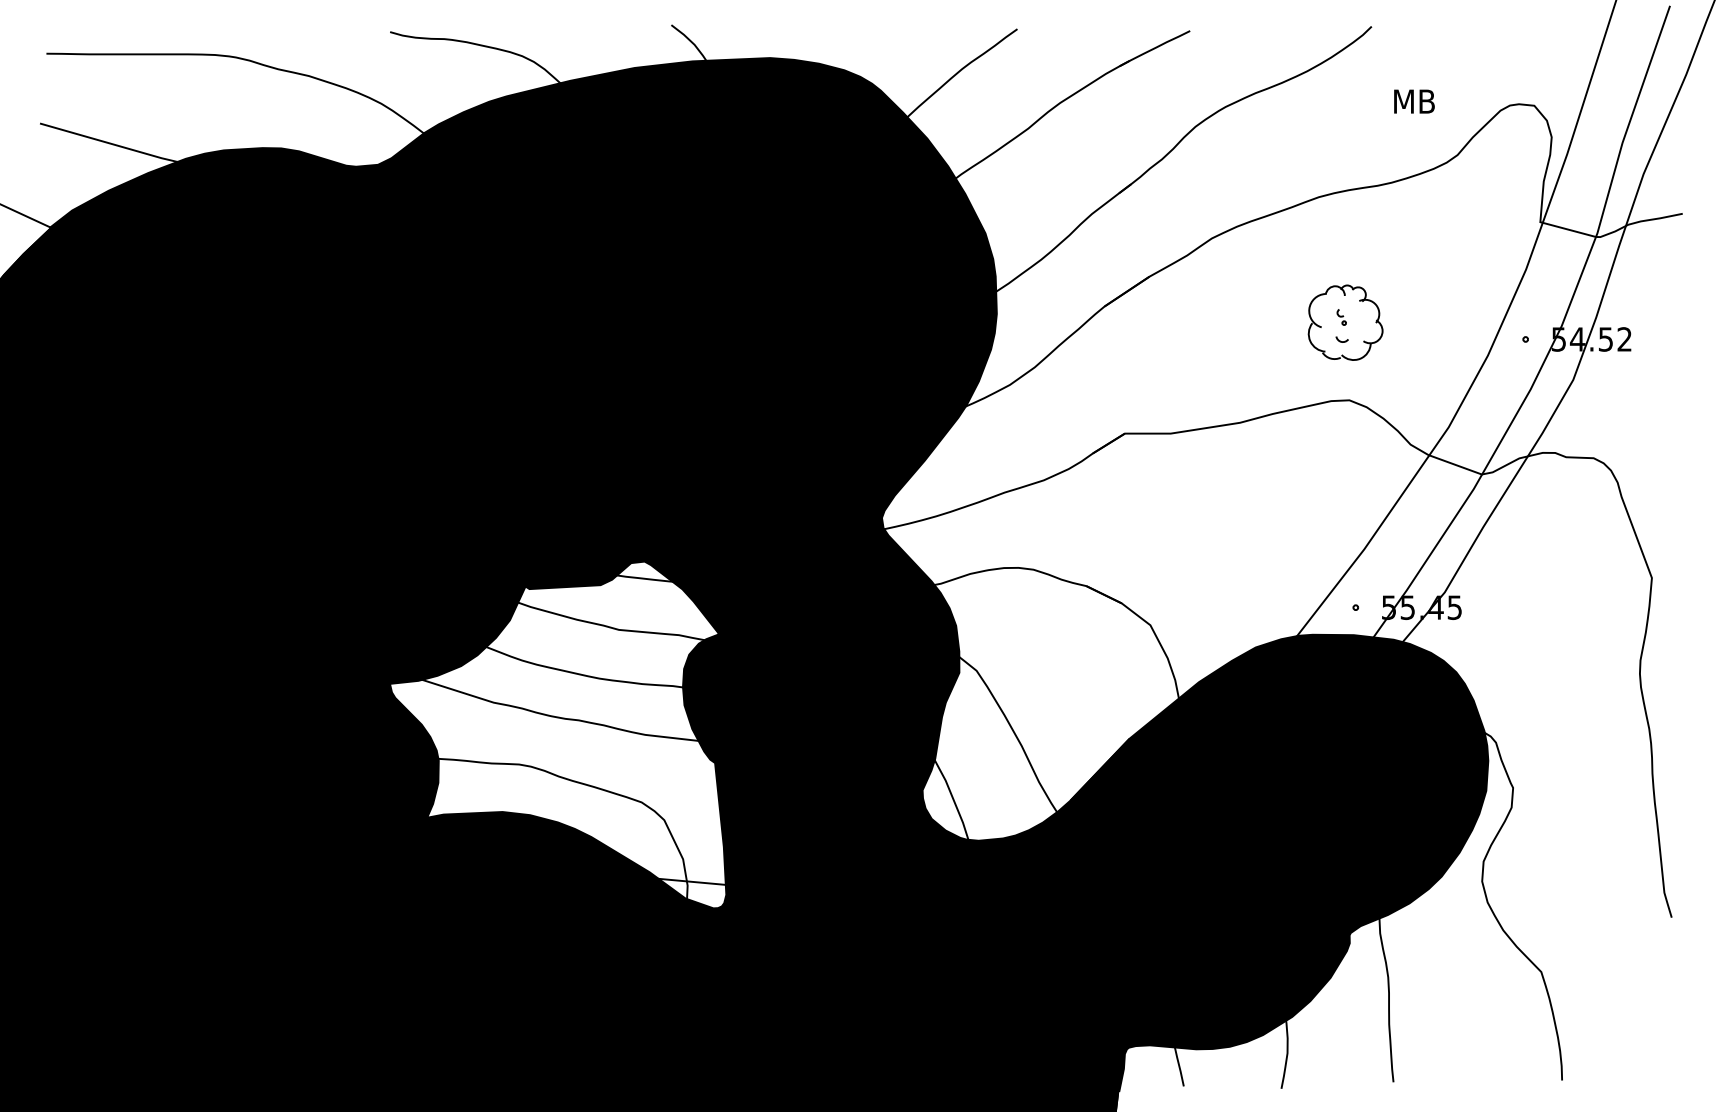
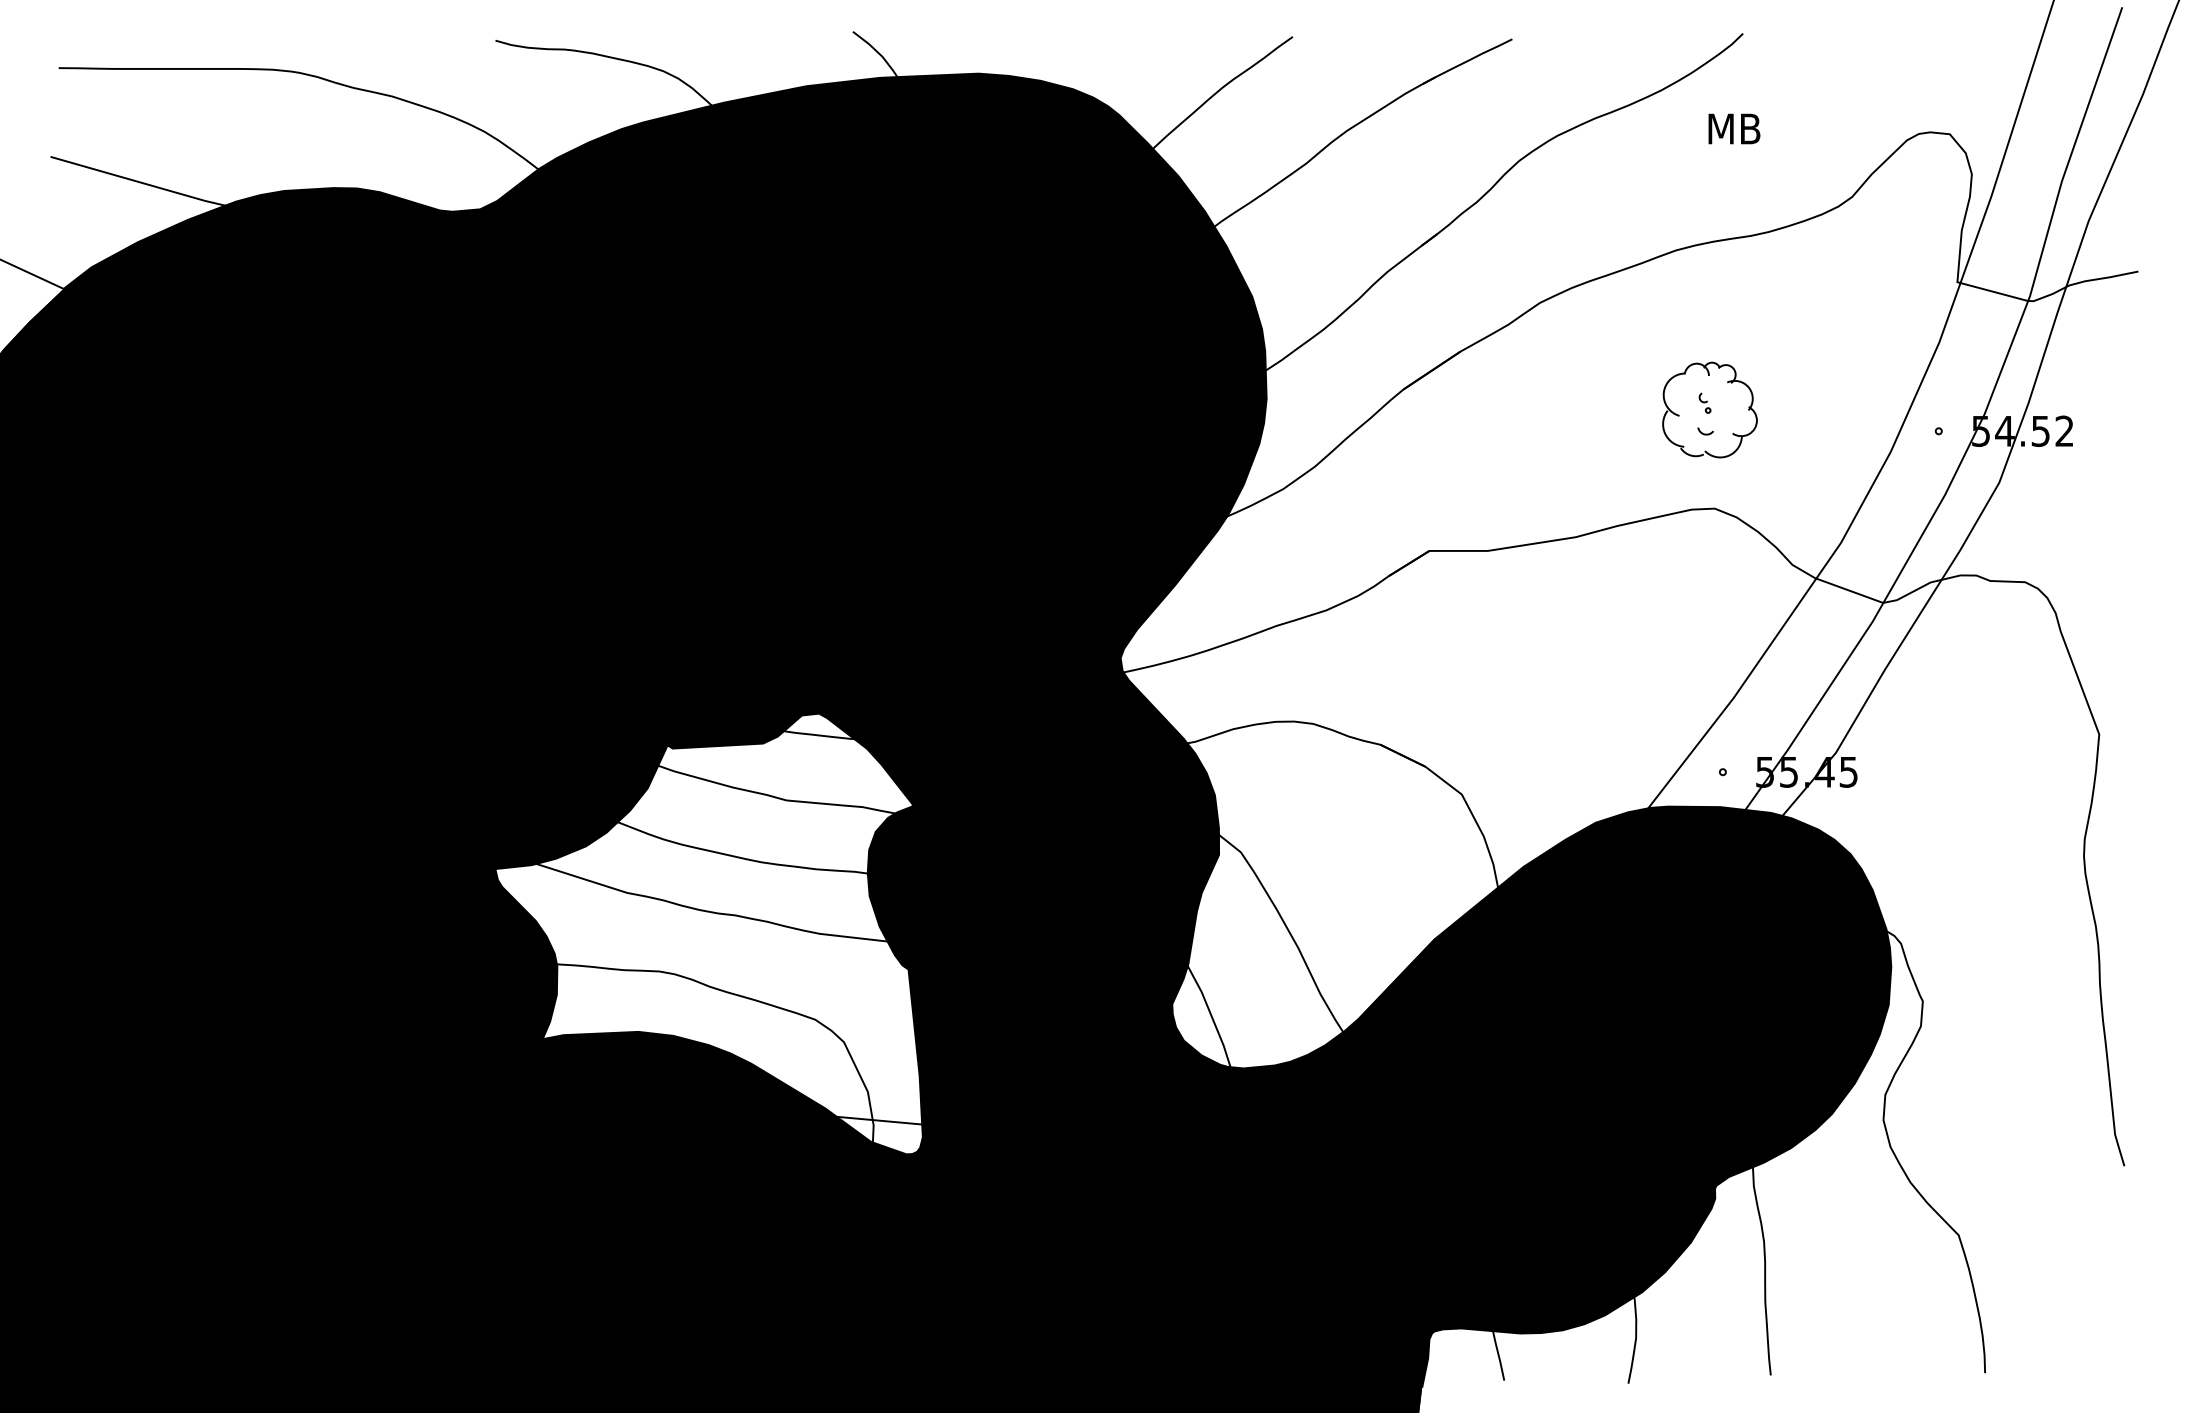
text: (1414, 101) -> (1734, 128), moved

